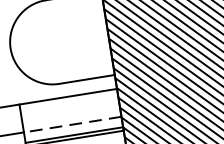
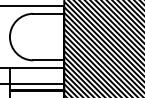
line: (71, 124) -> (36, 83), dashed -> solid

